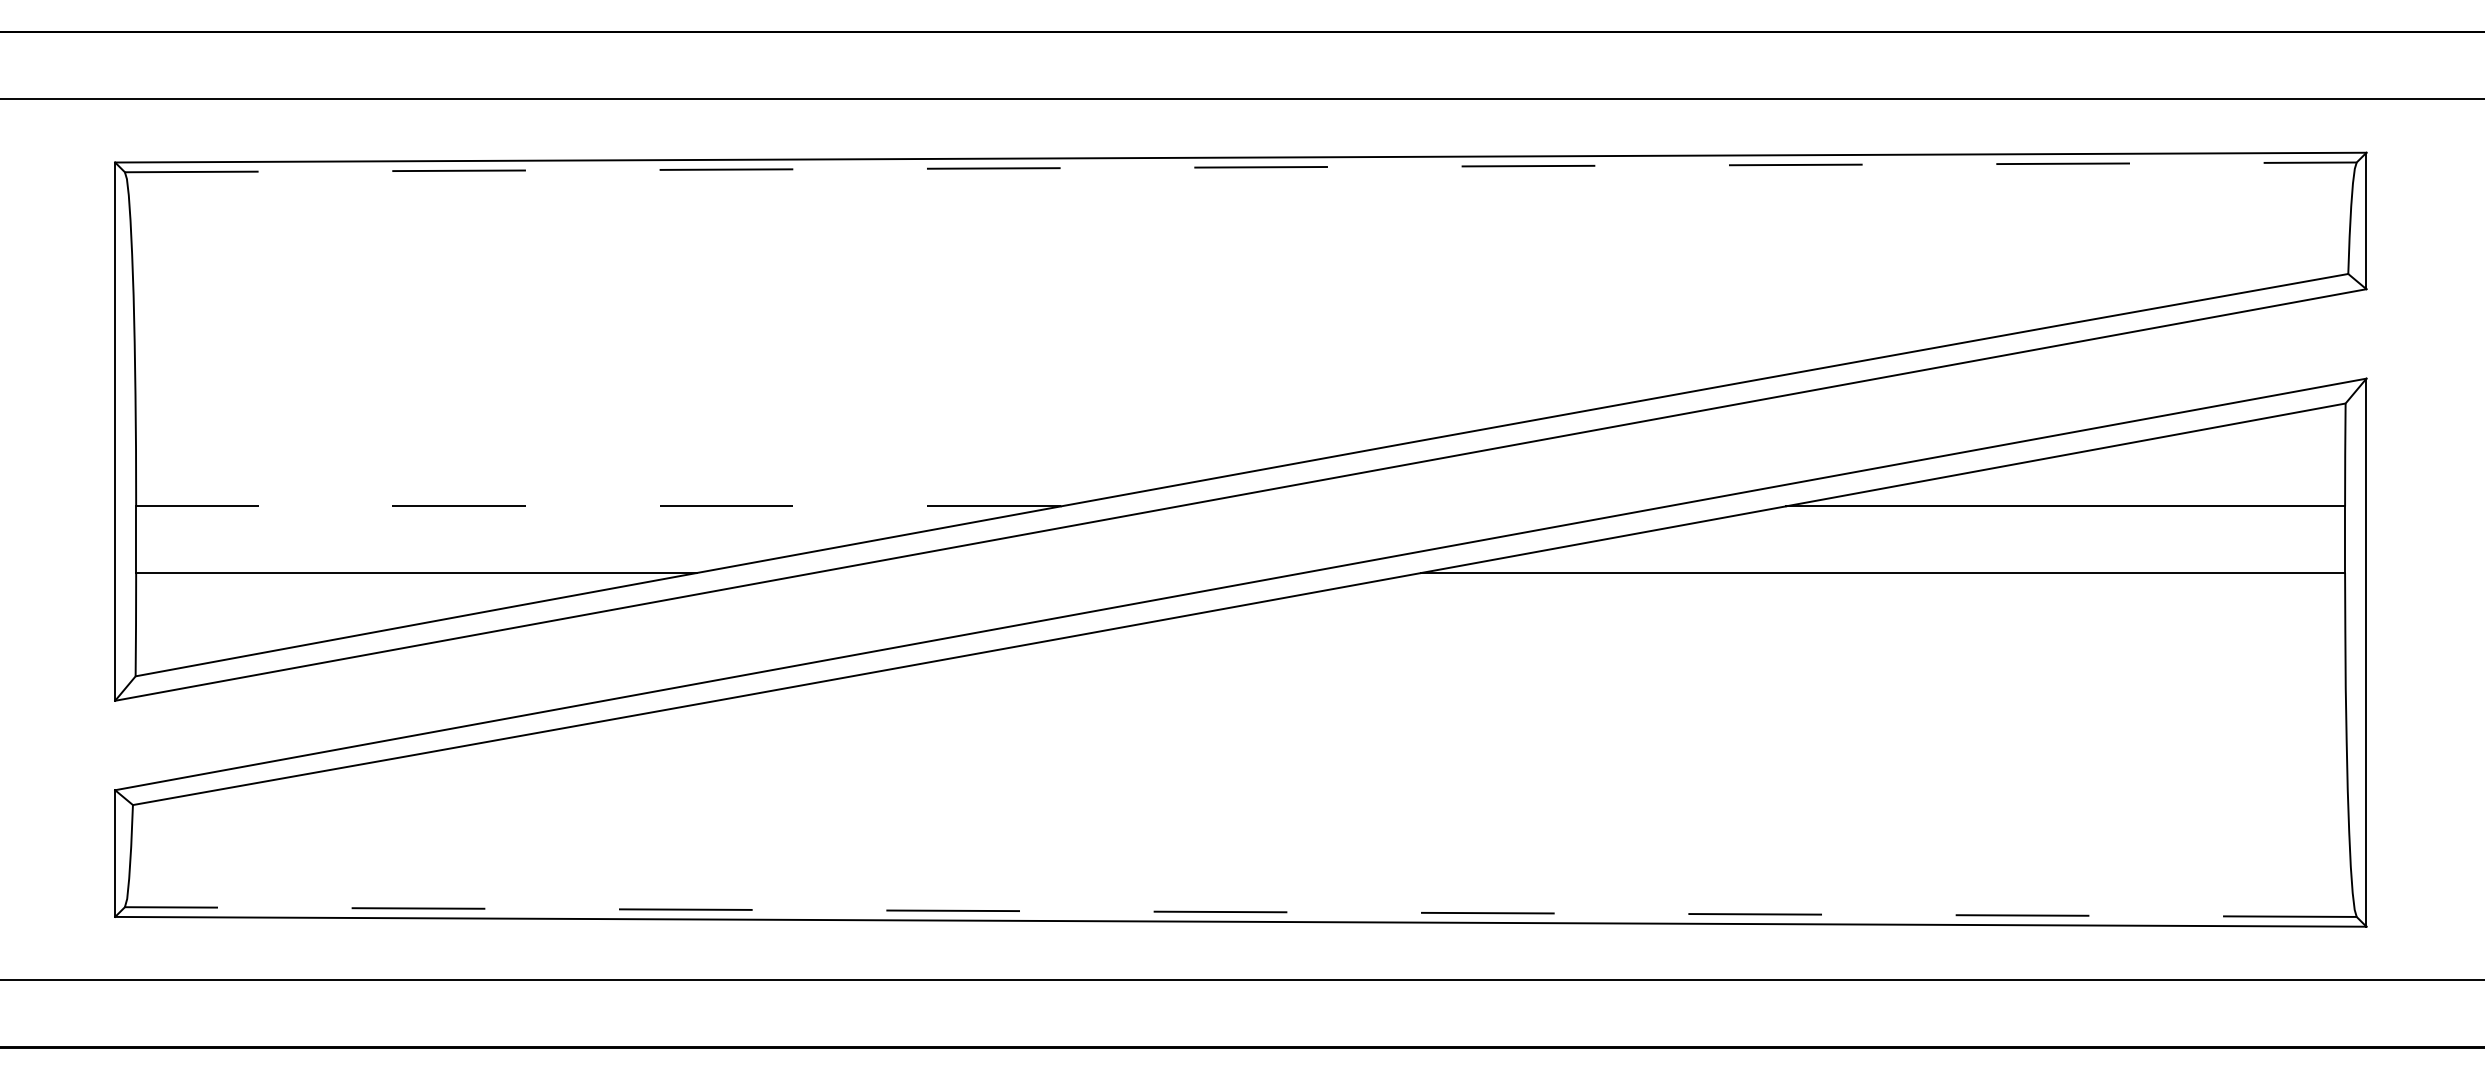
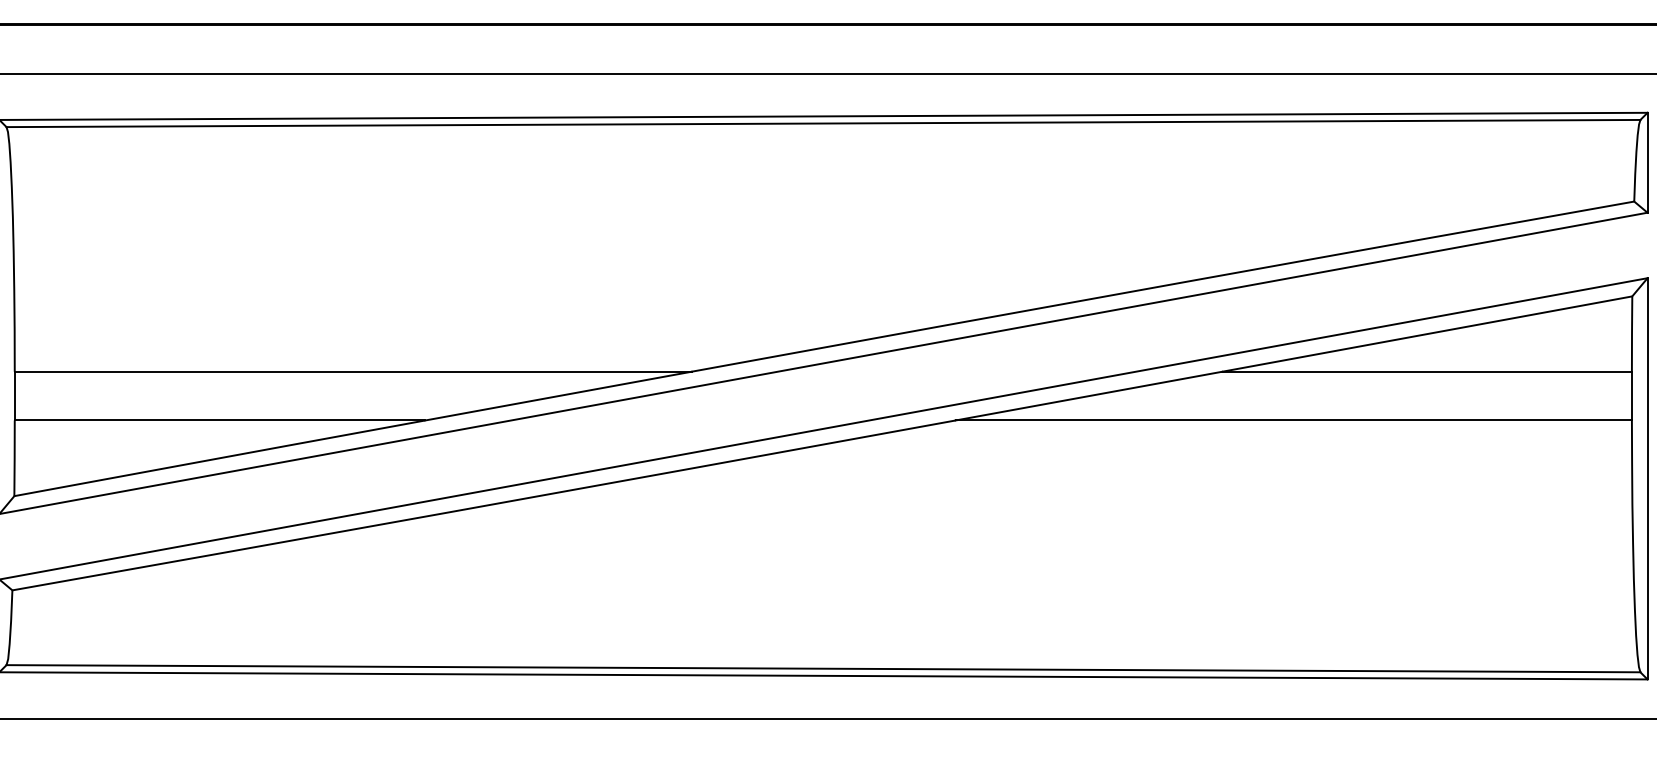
line: (1240, 167) -> (823, 123), dashed -> solid
line: (597, 506) -> (352, 371), dashed -> solid
line: (1240, 912) -> (823, 669), dashed -> solid

